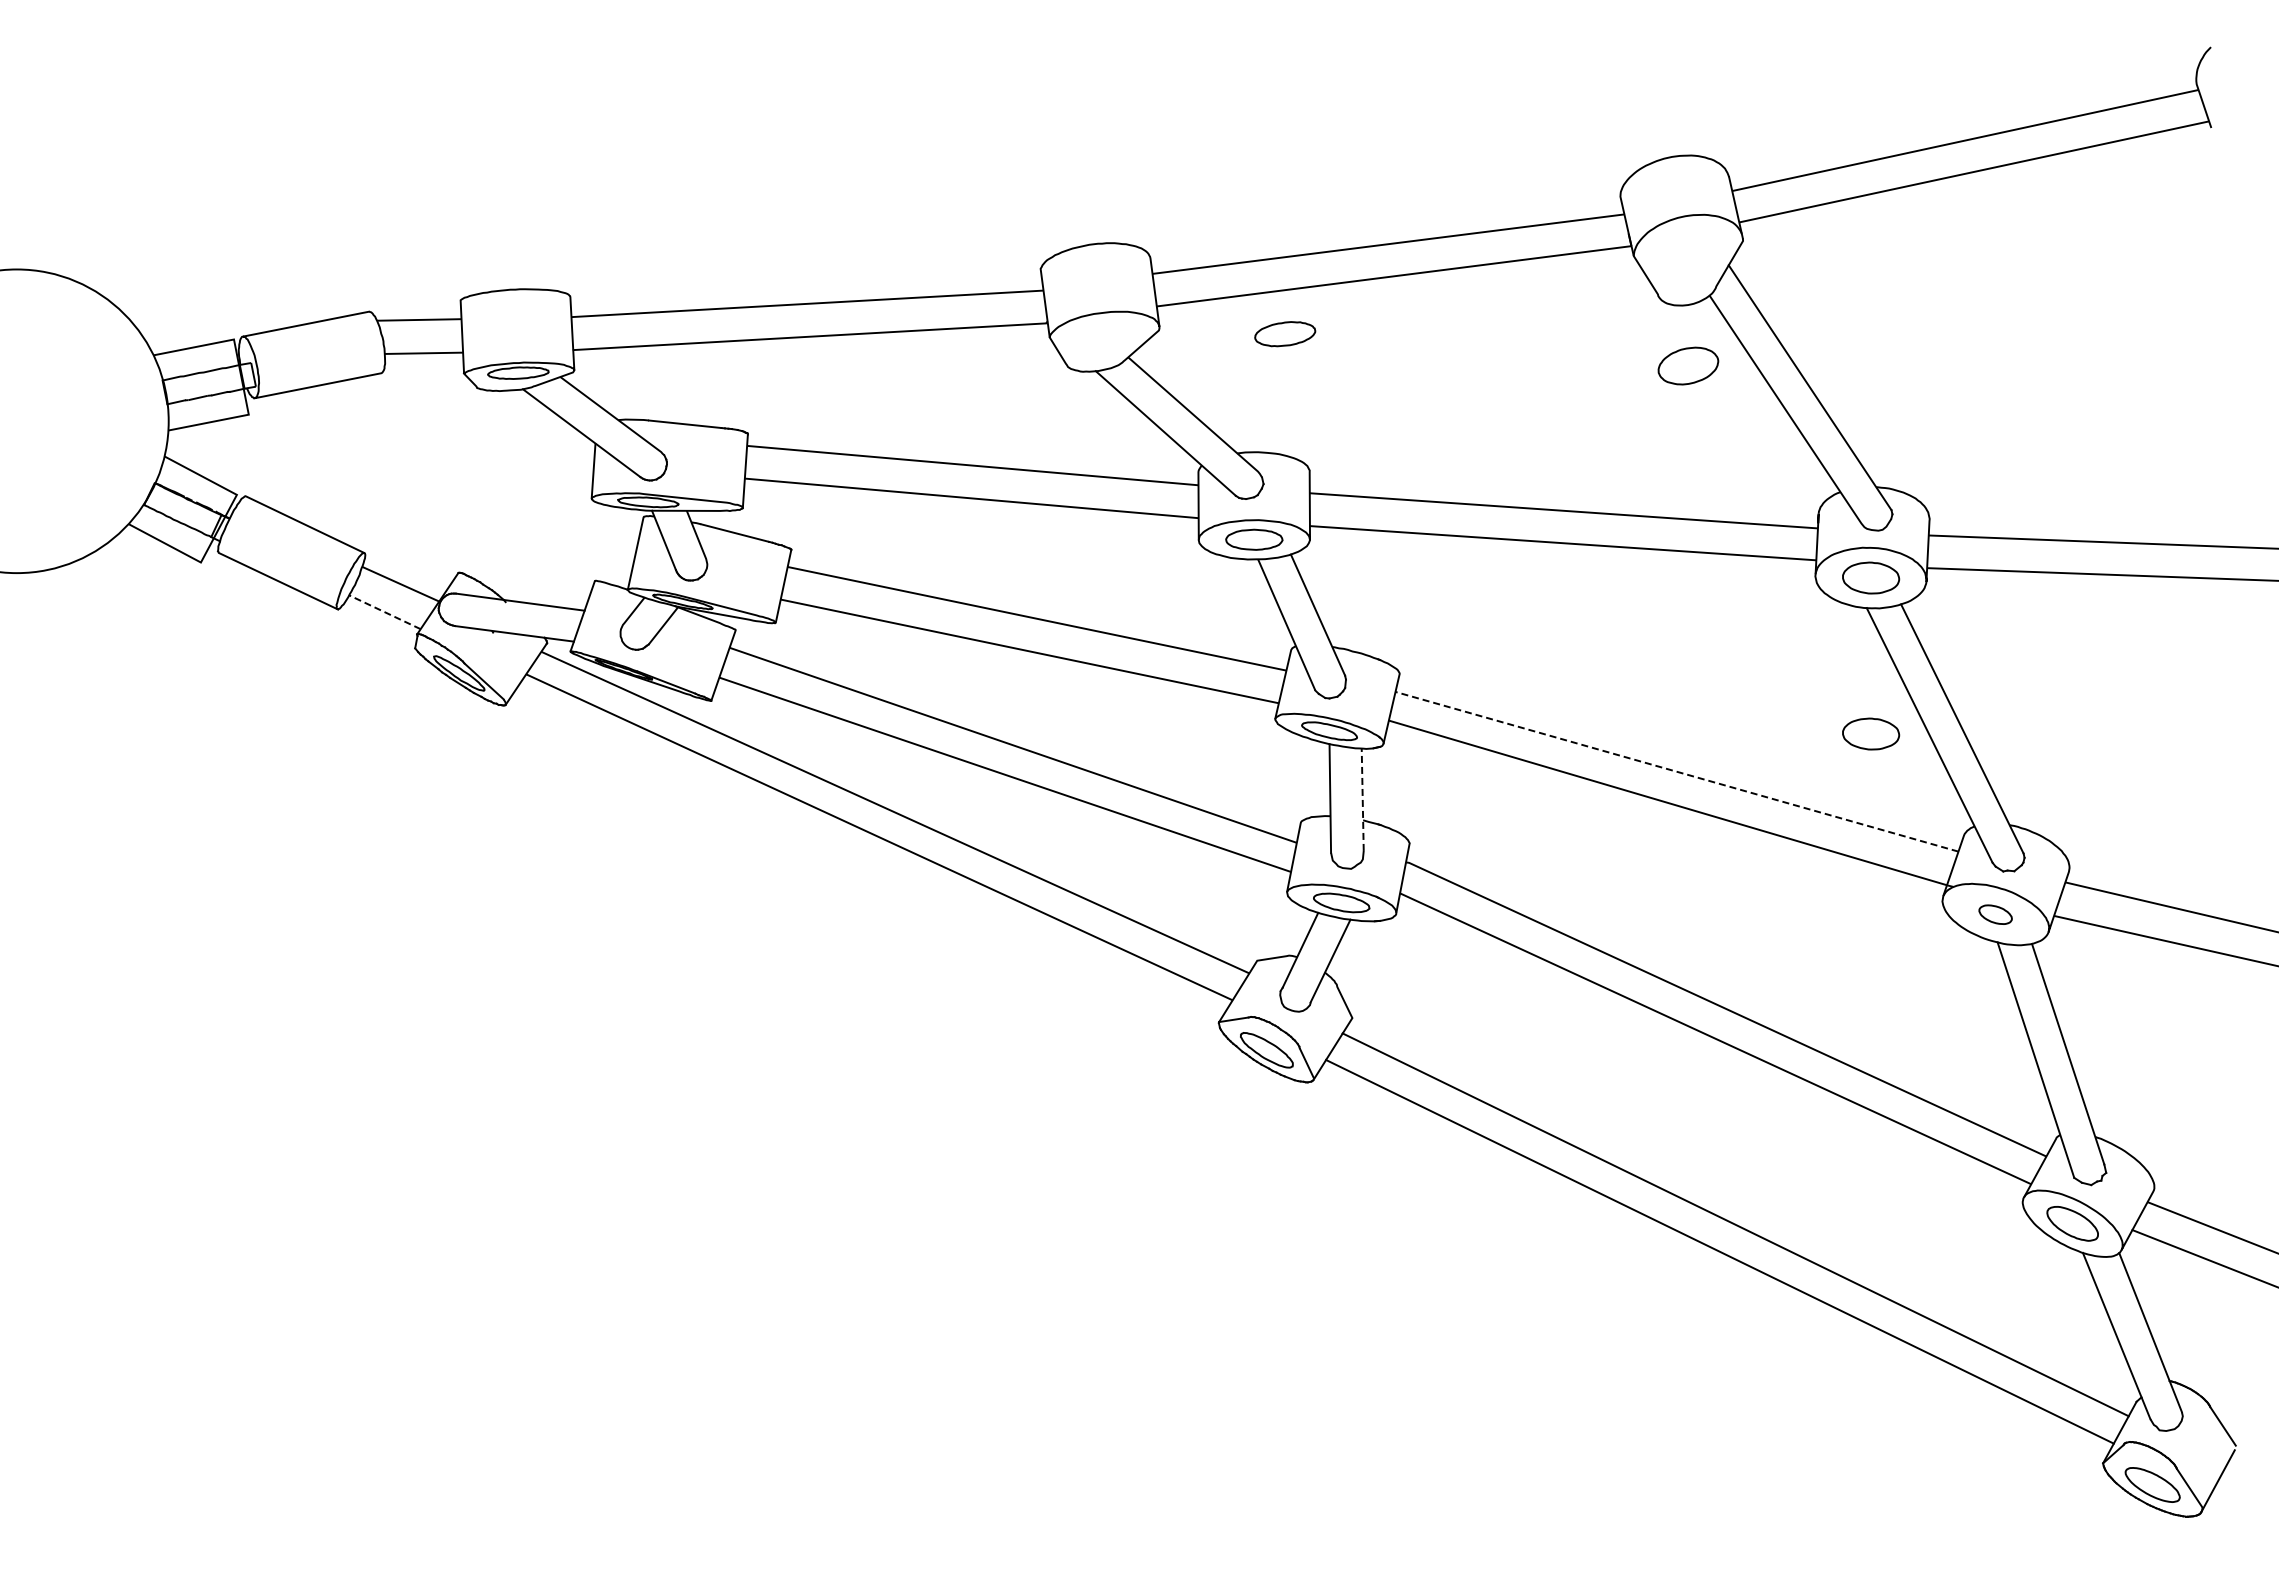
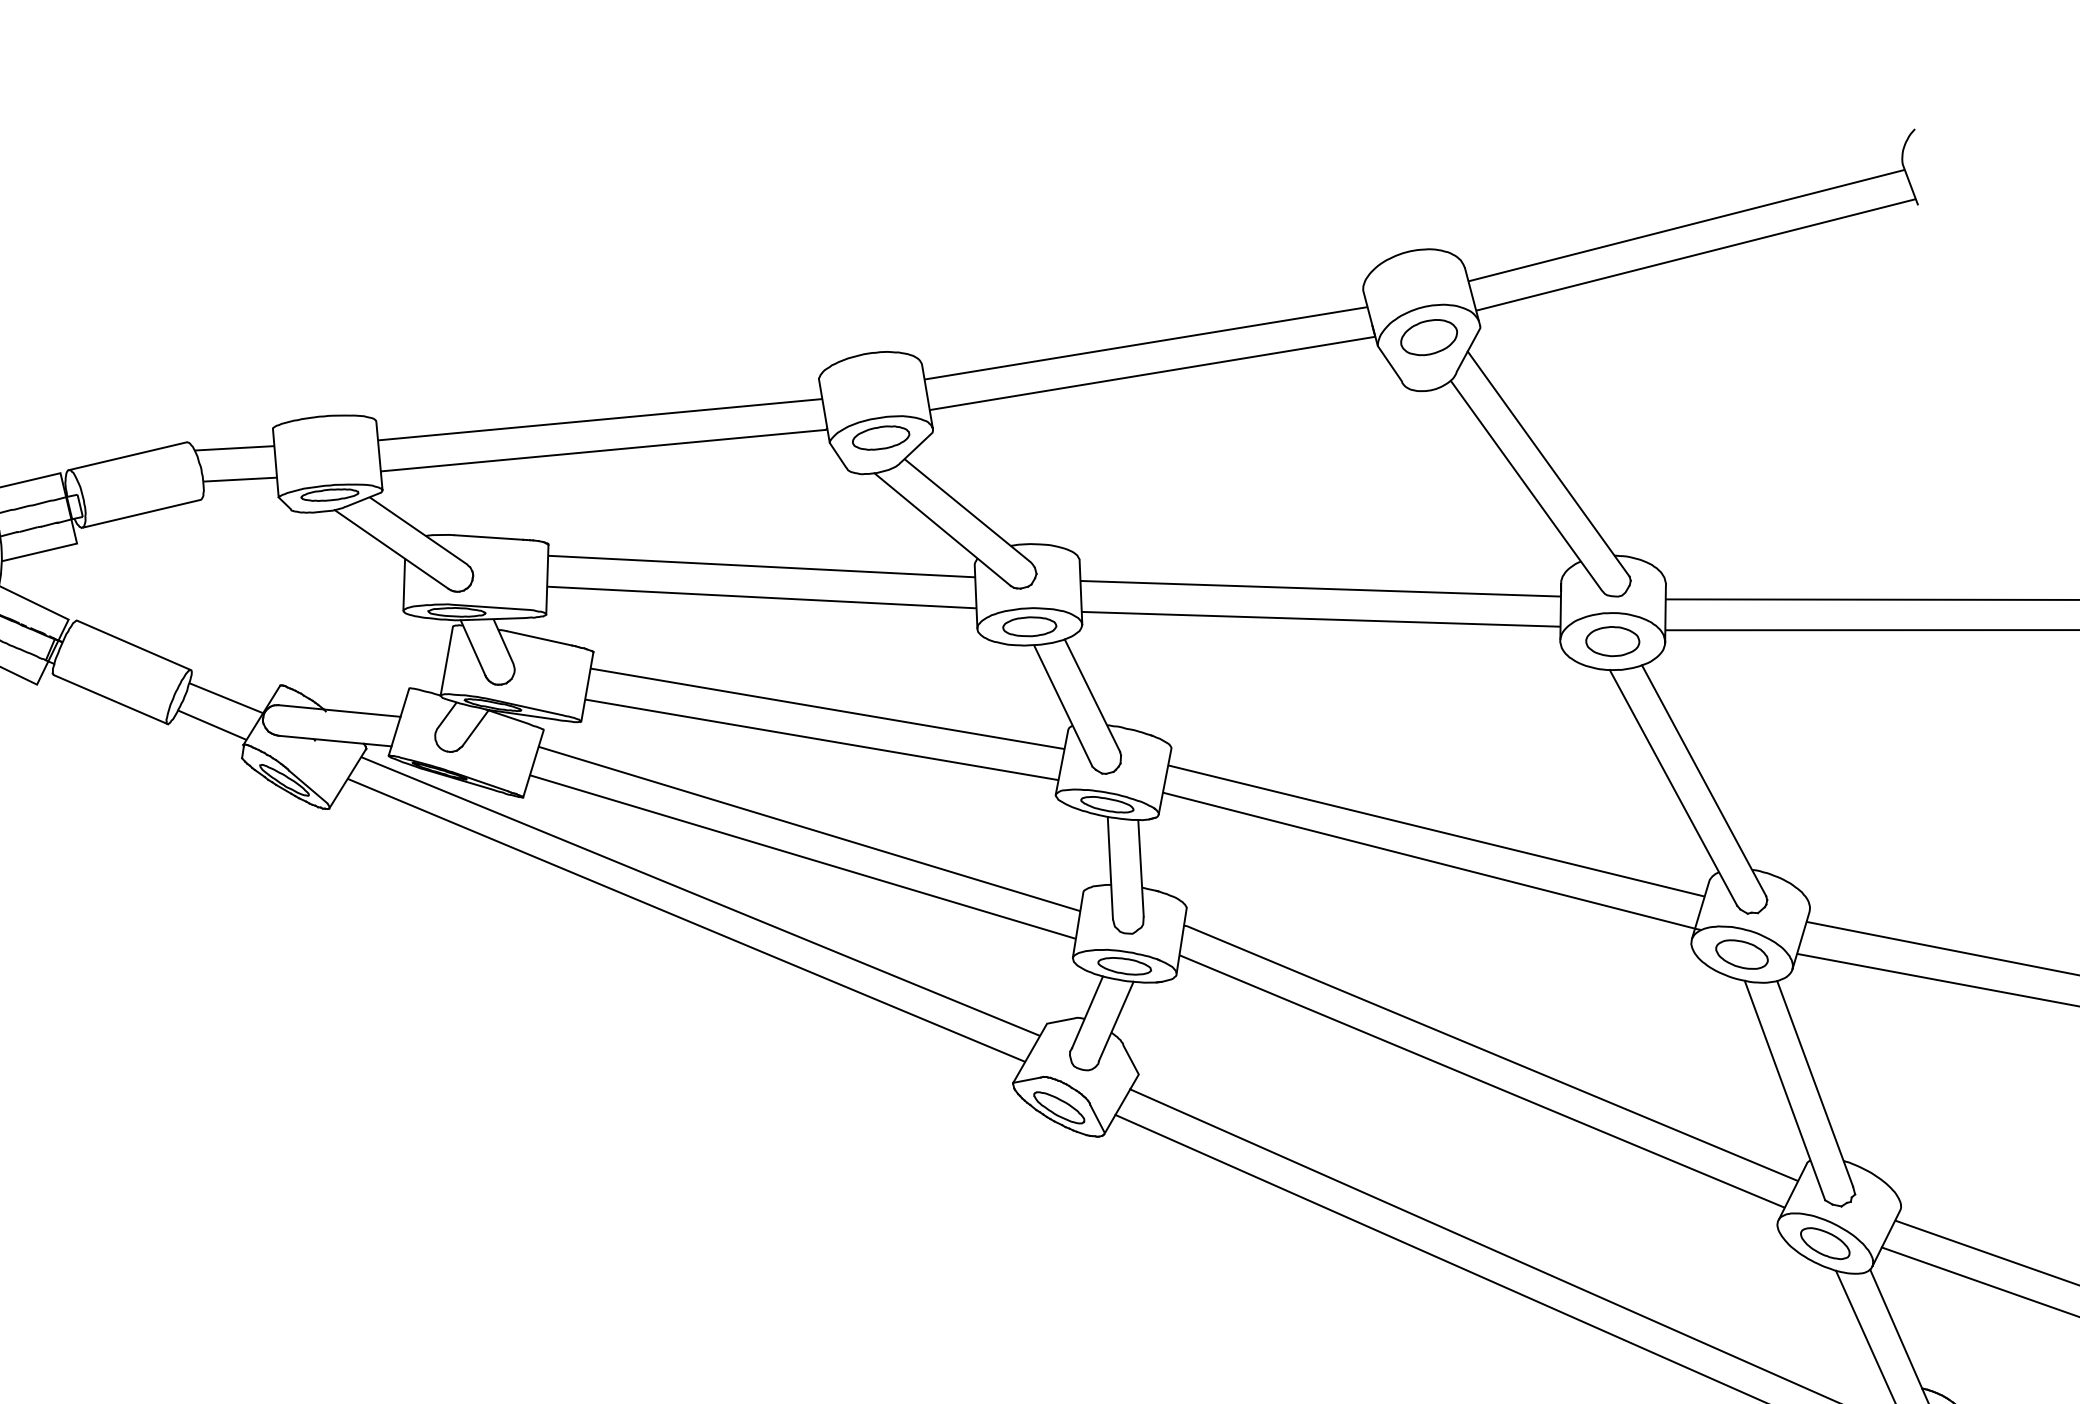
part: (1285, 334) -> (881, 438), moved
part: (1688, 365) -> (1429, 337), moved
line: (384, 612) -> (211, 725), dashed -> solid
part: (1871, 733) -> (1618, 788), removed
line: (1677, 771) -> (1436, 830), dashed -> solid
line: (1362, 799) -> (1140, 868), dashed -> solid
part: (1995, 914) -> (1741, 954), size x1.67

